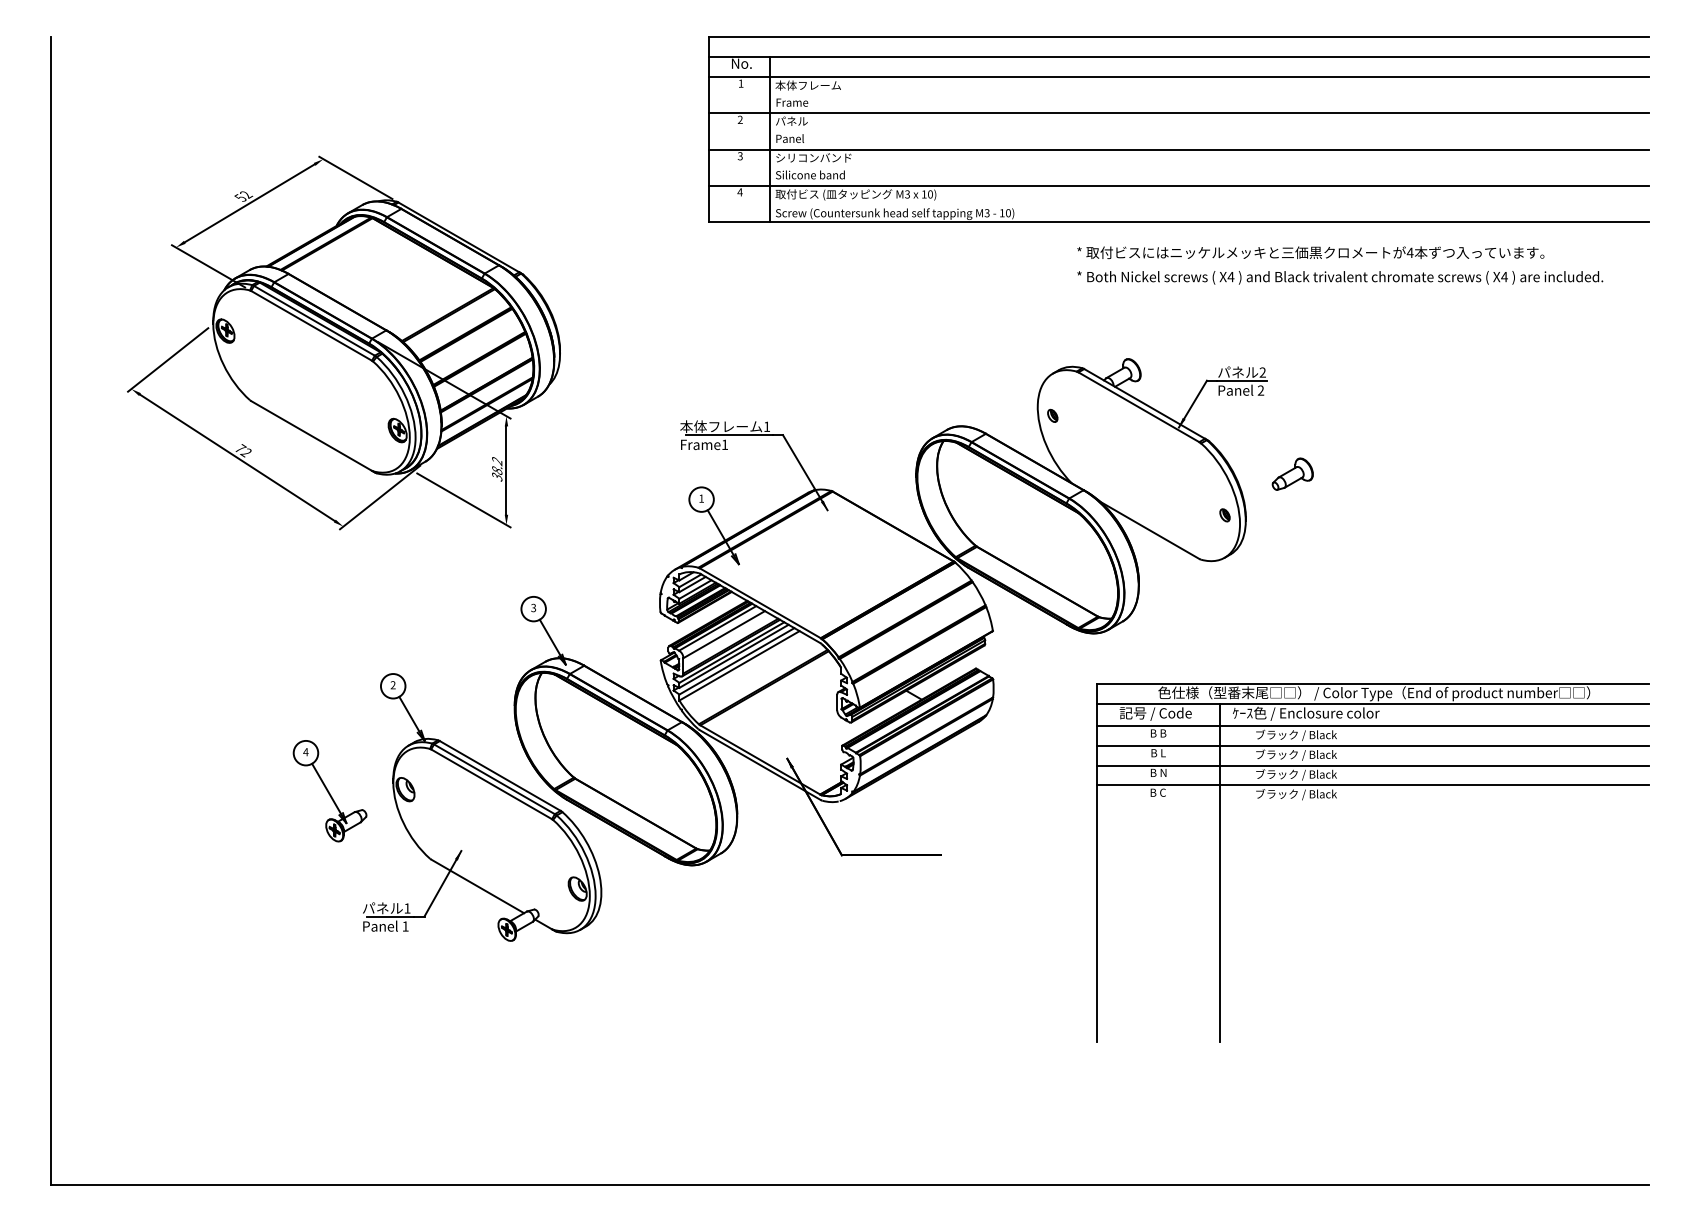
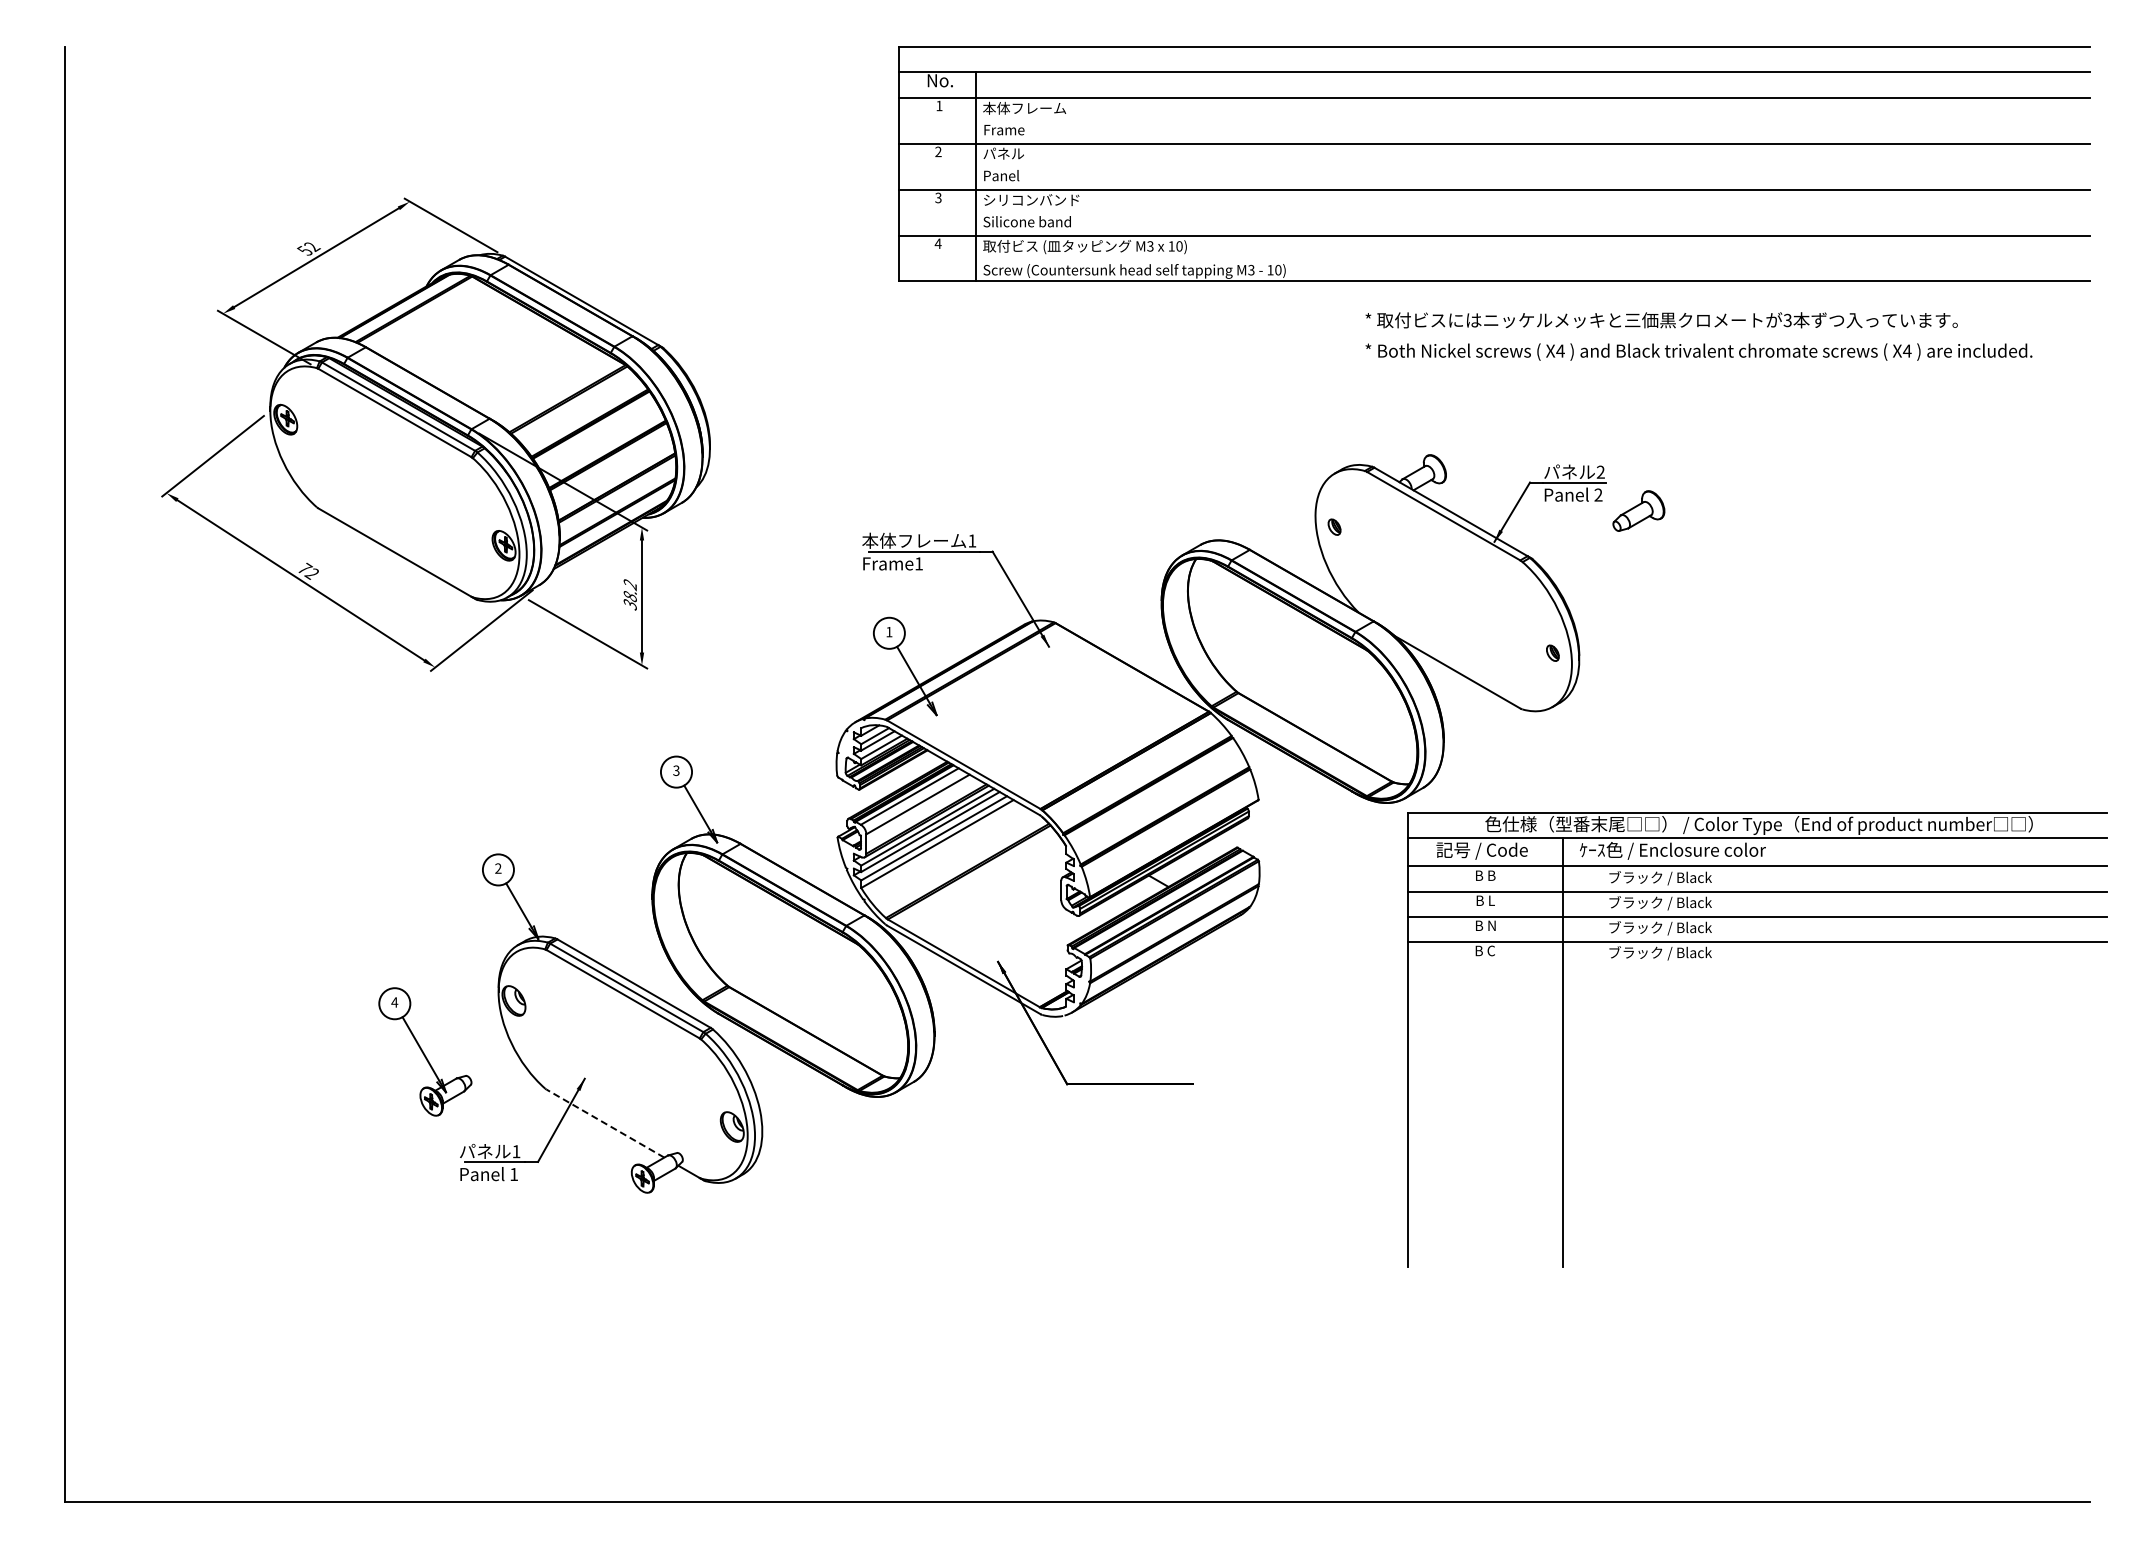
text: (1410, 252) -> (1787, 320), 4 -> 3
part: (1292, 473) -> (1638, 510), moved
part: (330, 790) -> (425, 1051), moved
part: (1336, 797) -> (1711, 957), moved
line: (477, 886) -> (605, 1123), solid -> dashed

